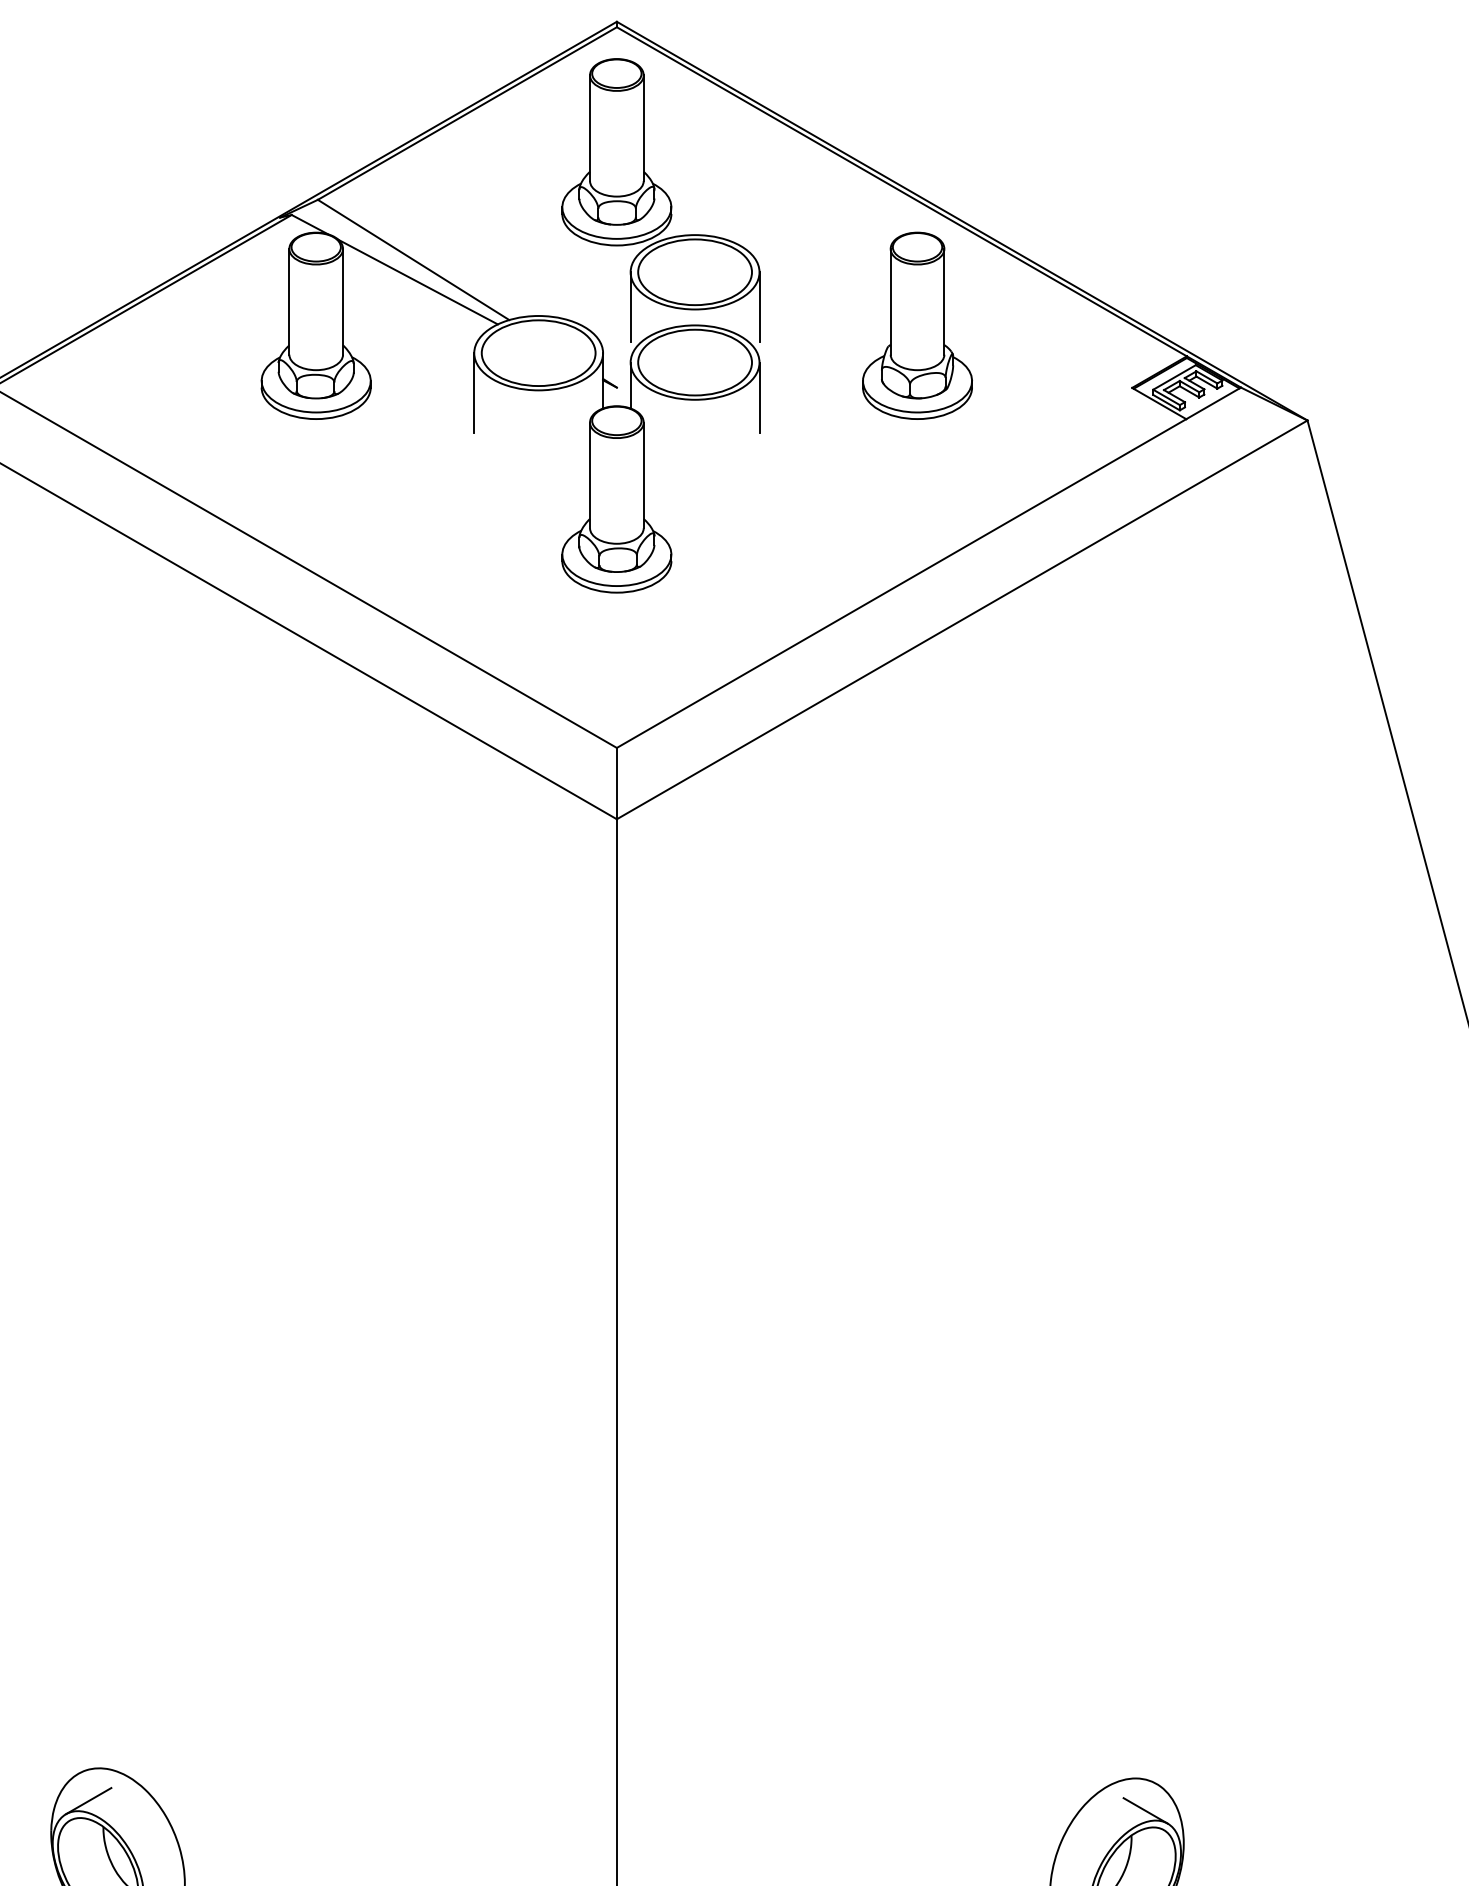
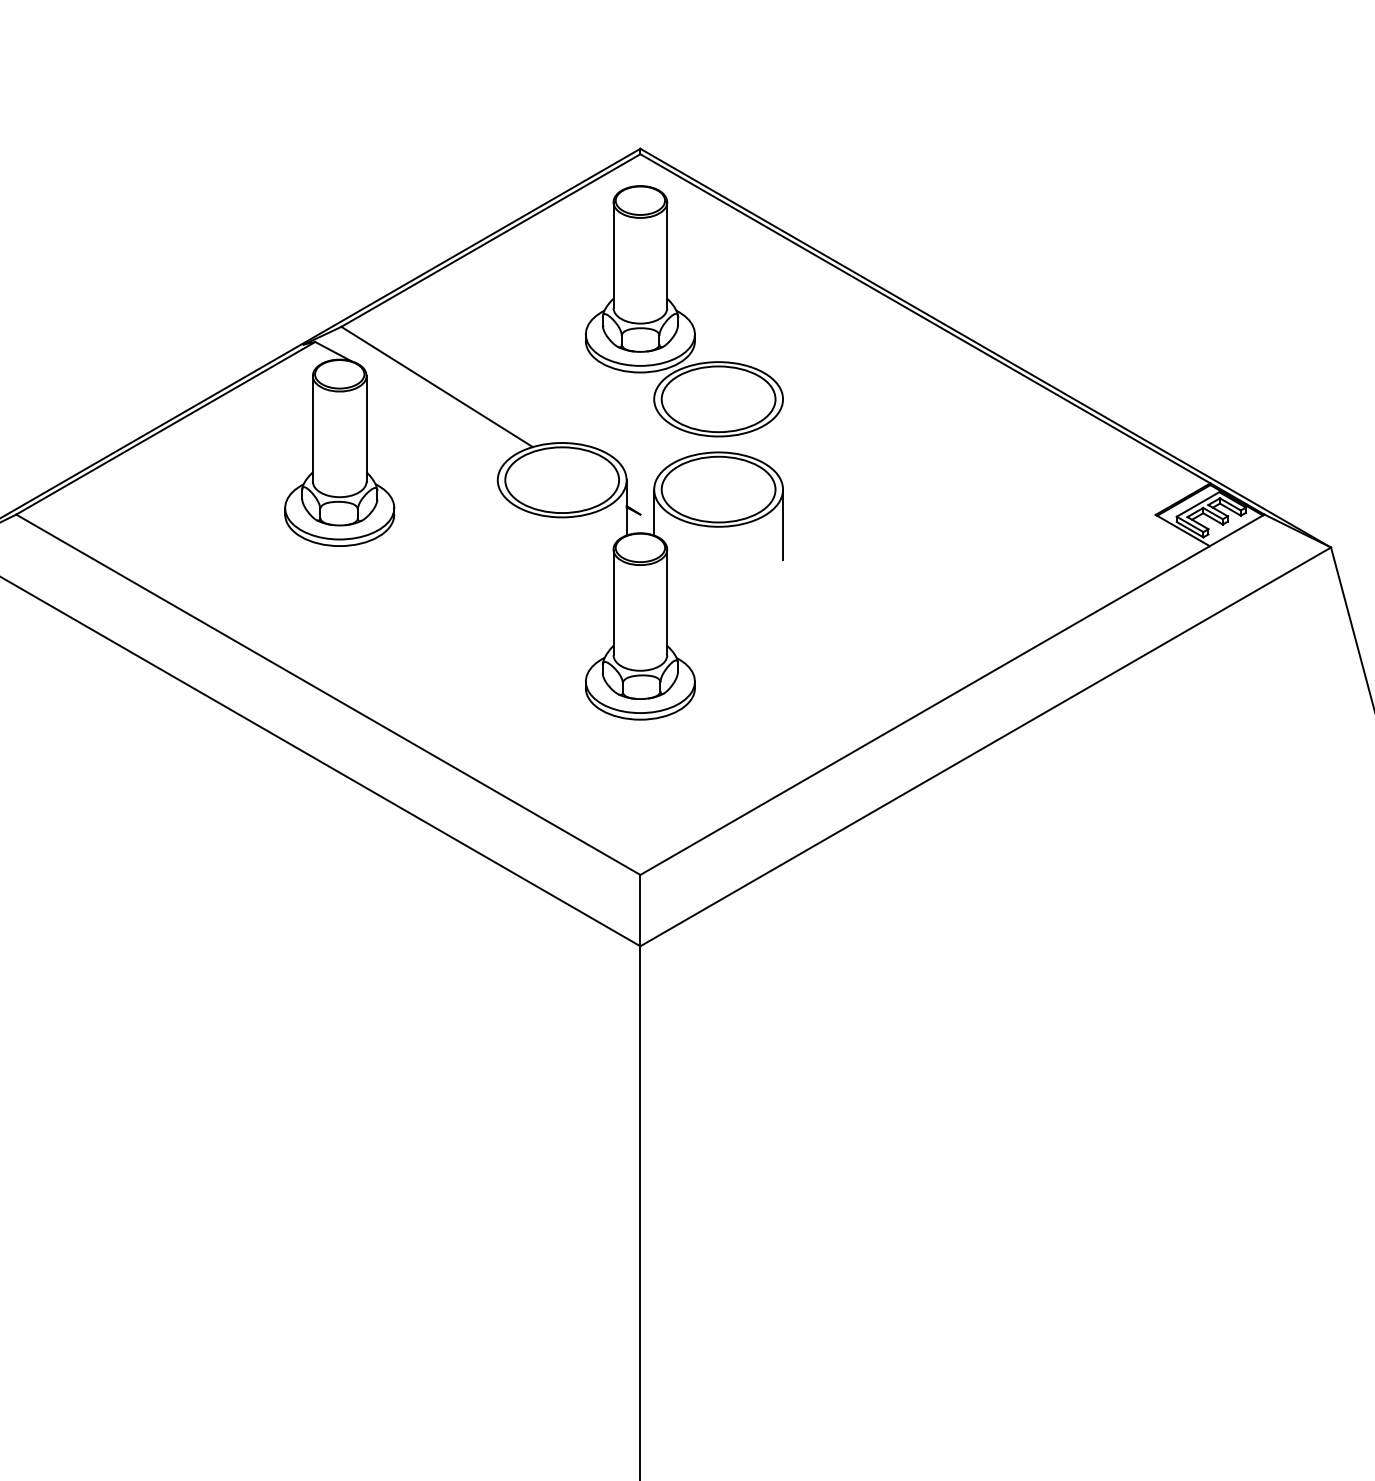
line: (417, 281) -> (441, 408), removed
line: (630, 307) -> (654, 434), removed
line: (759, 307) -> (783, 434), removed
part: (917, 325) -> (941, 452), removed
line: (474, 392) -> (498, 519), removed

